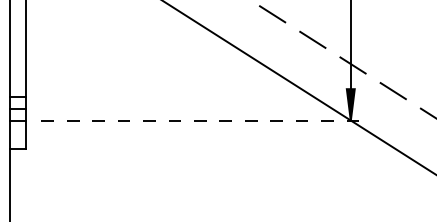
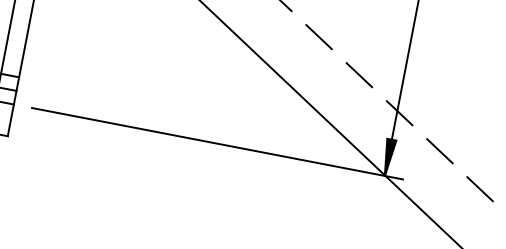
line: (204, 120) -> (218, 143), dashed -> solid

